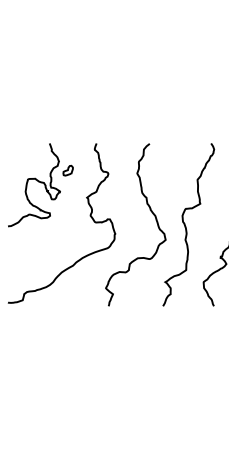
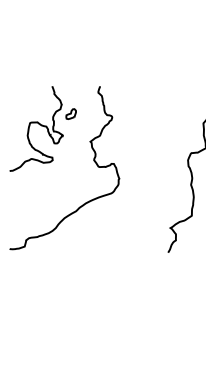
curve: (152, 214) -> (157, 158), removed

